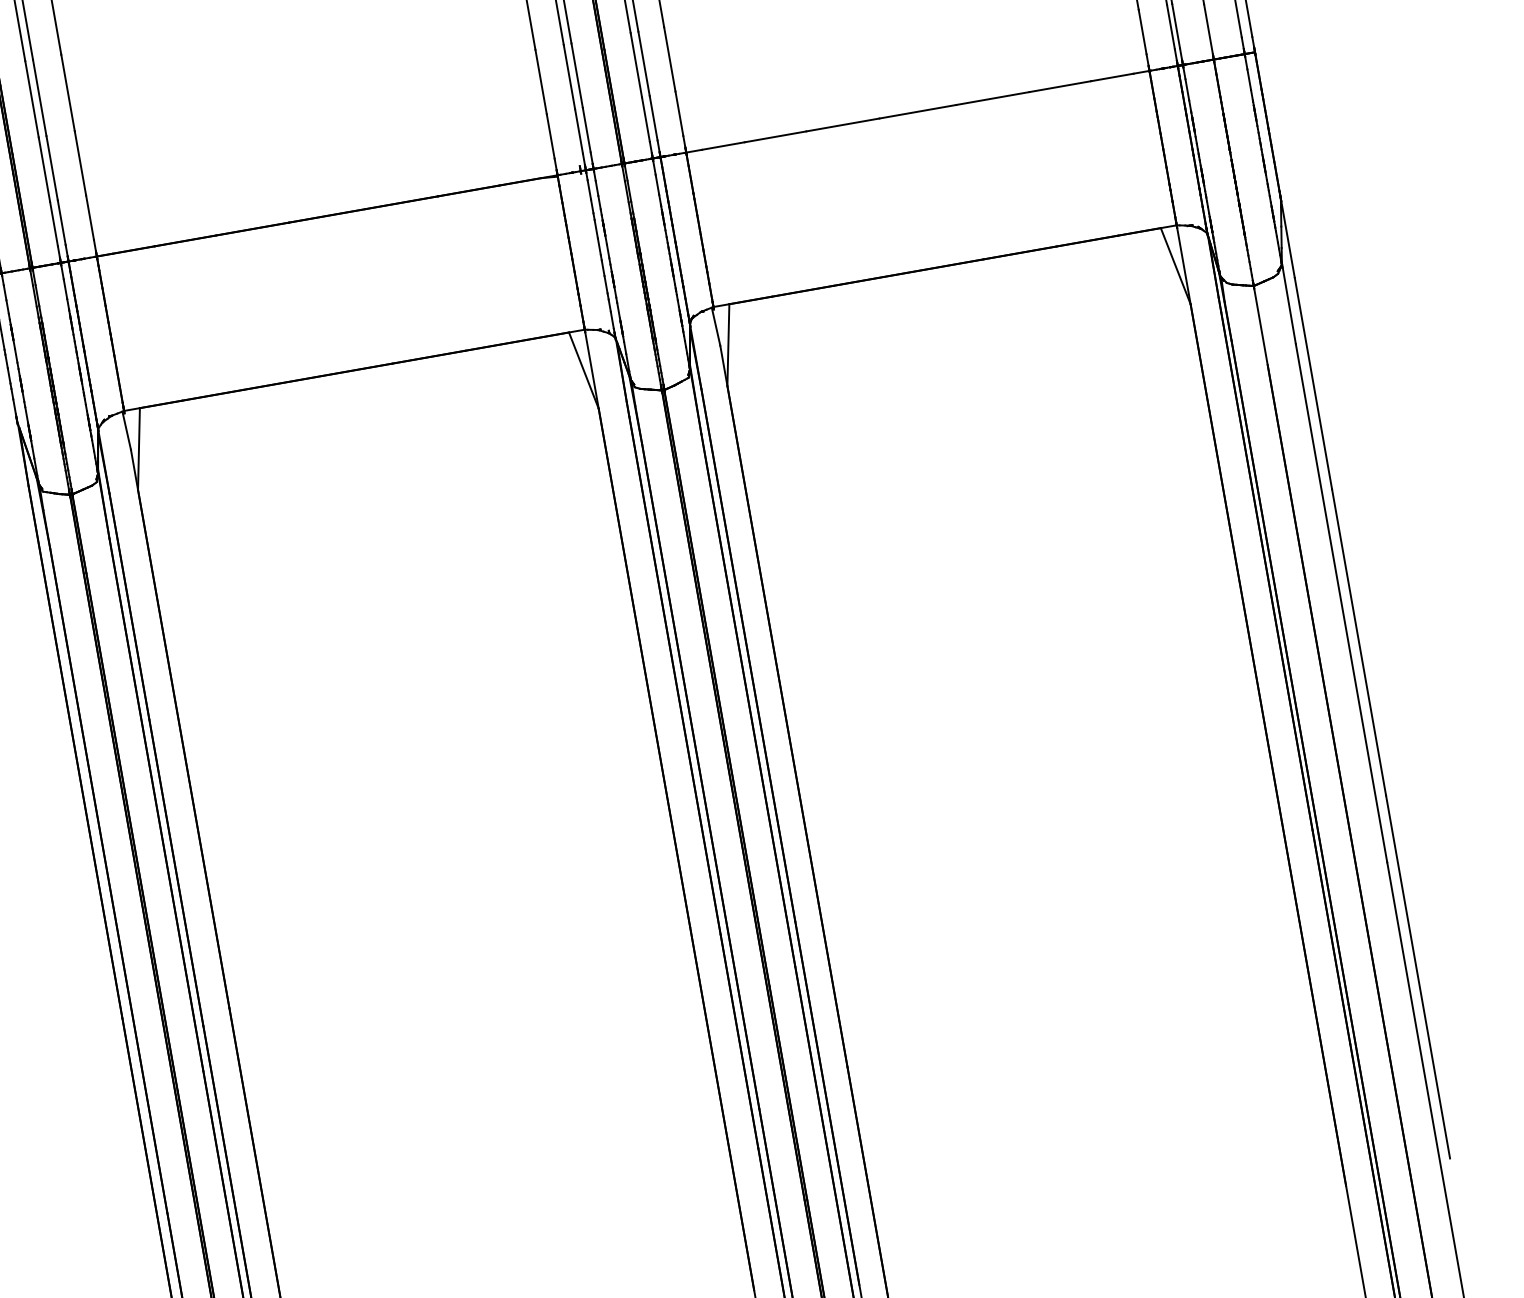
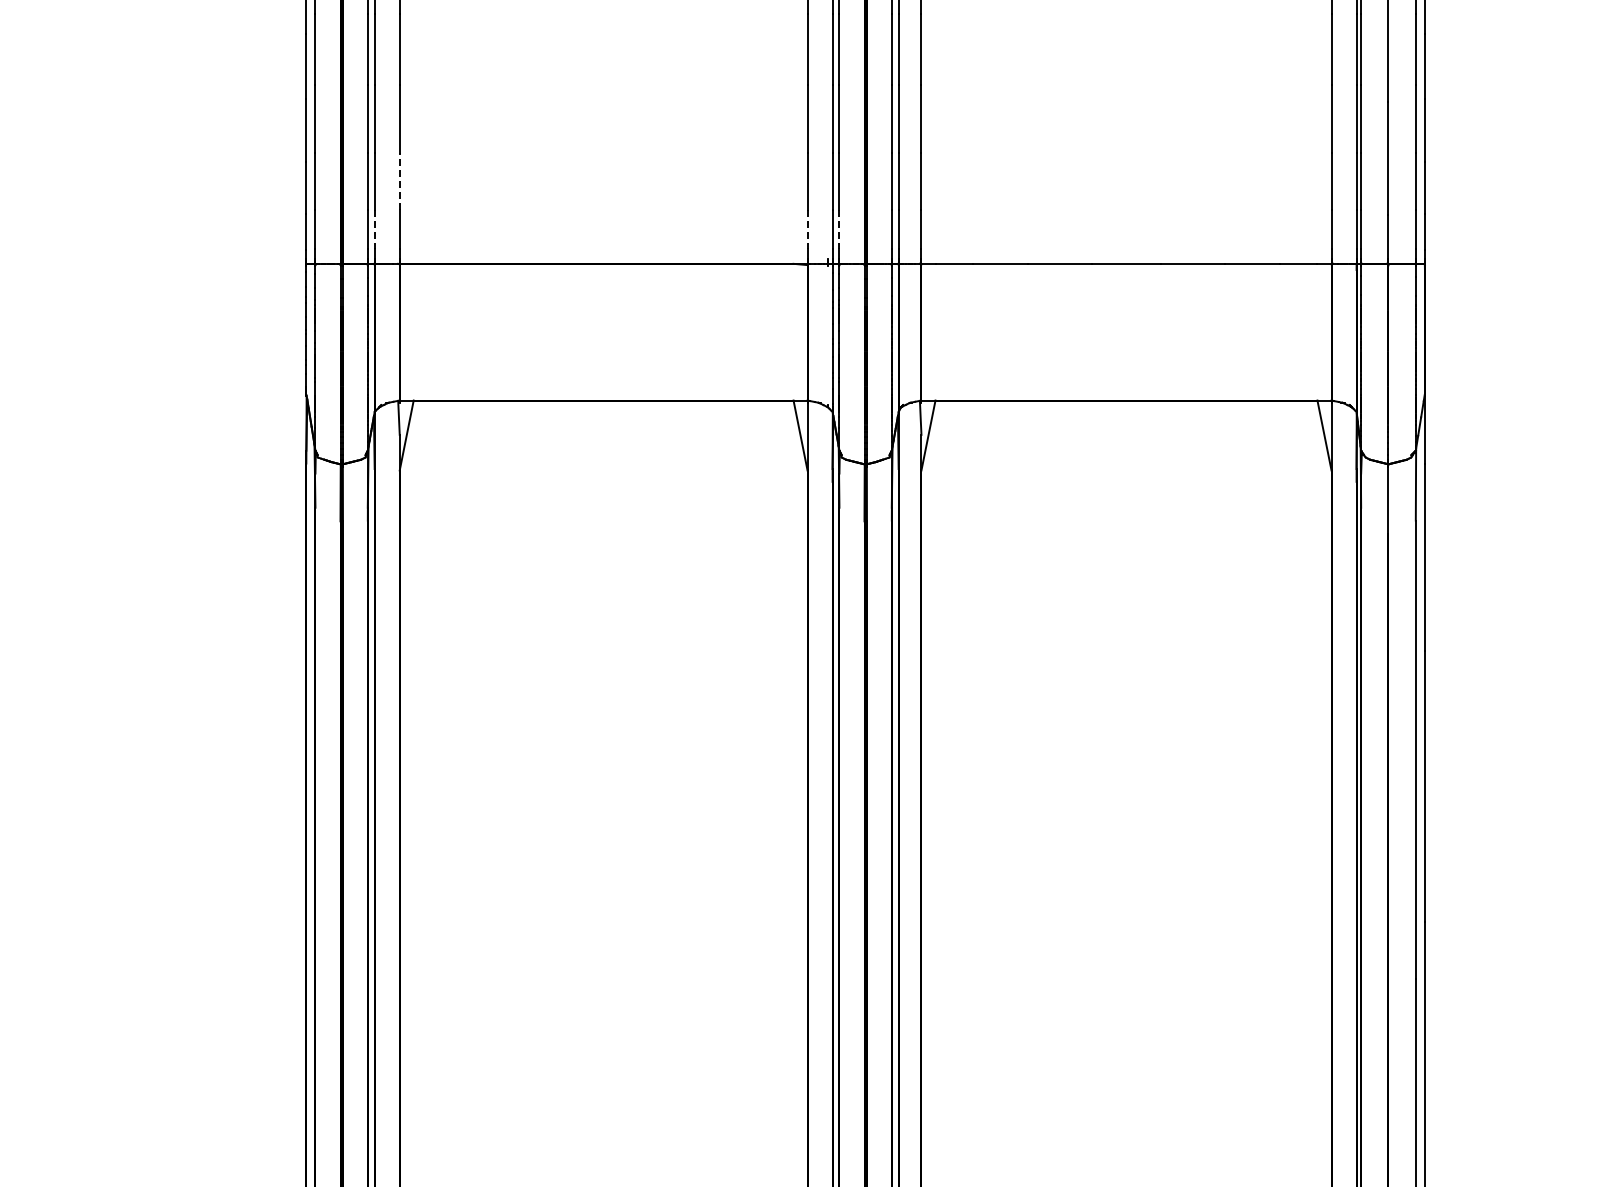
line: (586, 130) -> (839, 229), solid -> dashed
line: (550, 136) -> (807, 229), solid -> dashed
line: (80, 162) -> (399, 180), solid -> dashed
line: (61, 222) -> (374, 229), solid -> dashed

